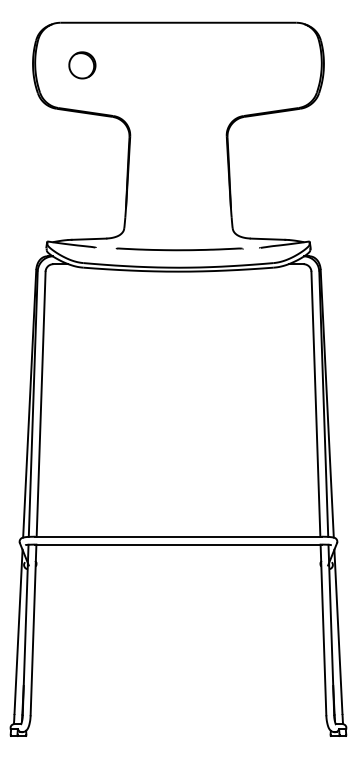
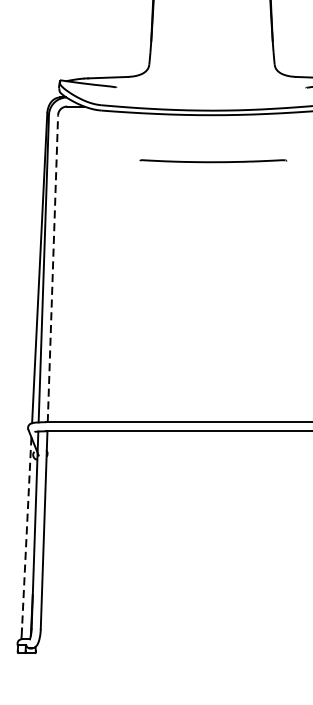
curve: (179, 249) -> (213, 161), moved
line: (41, 404) -> (53, 269), solid -> dashed
line: (18, 632) -> (26, 533), solid -> dashed

